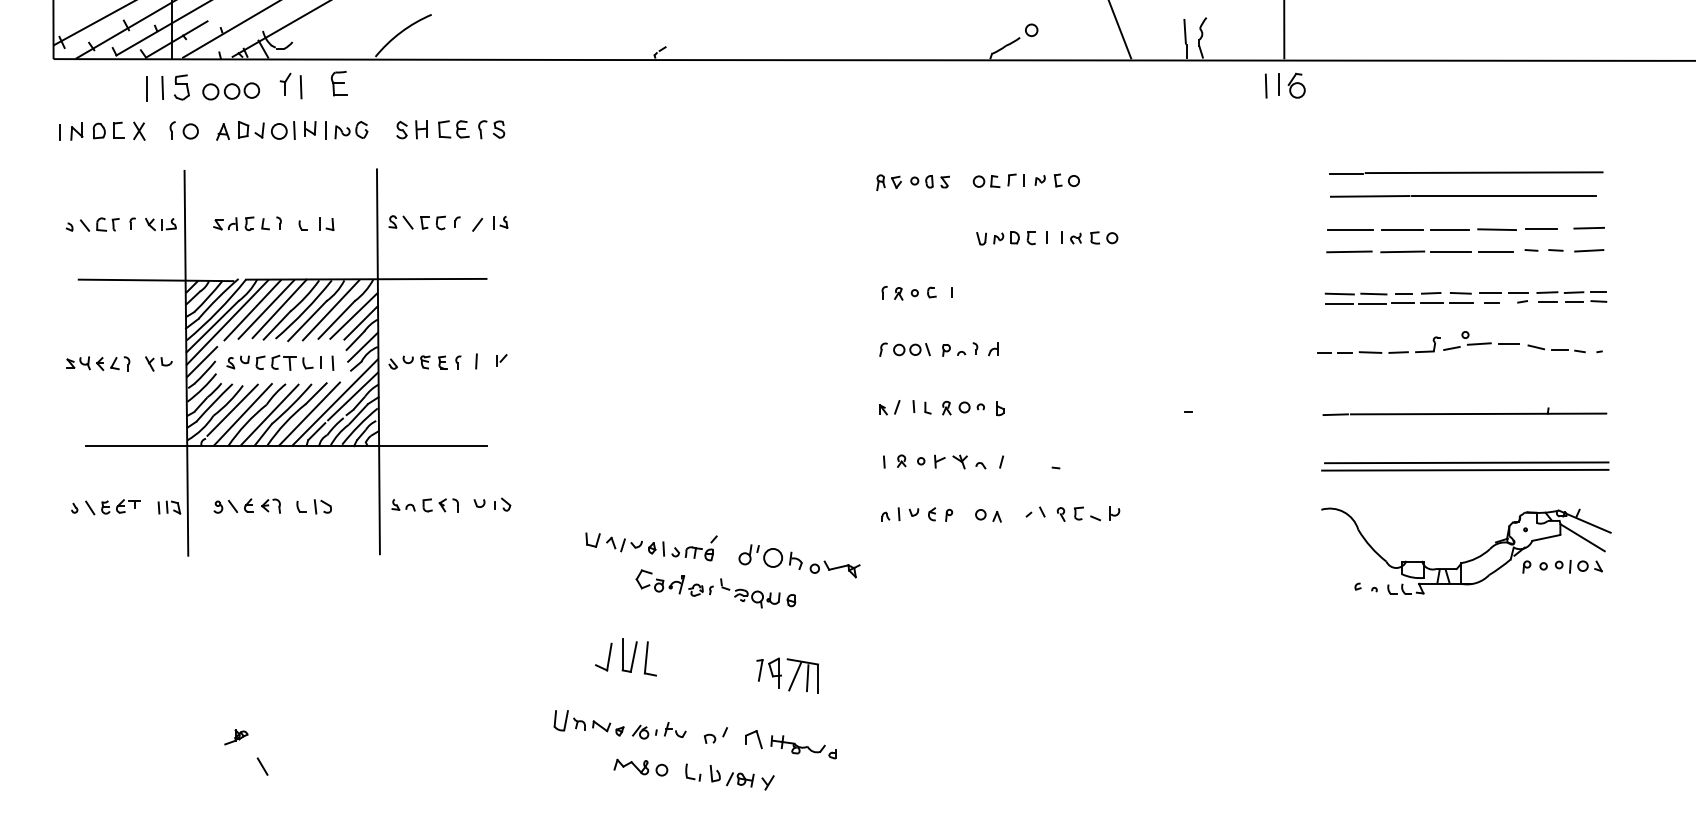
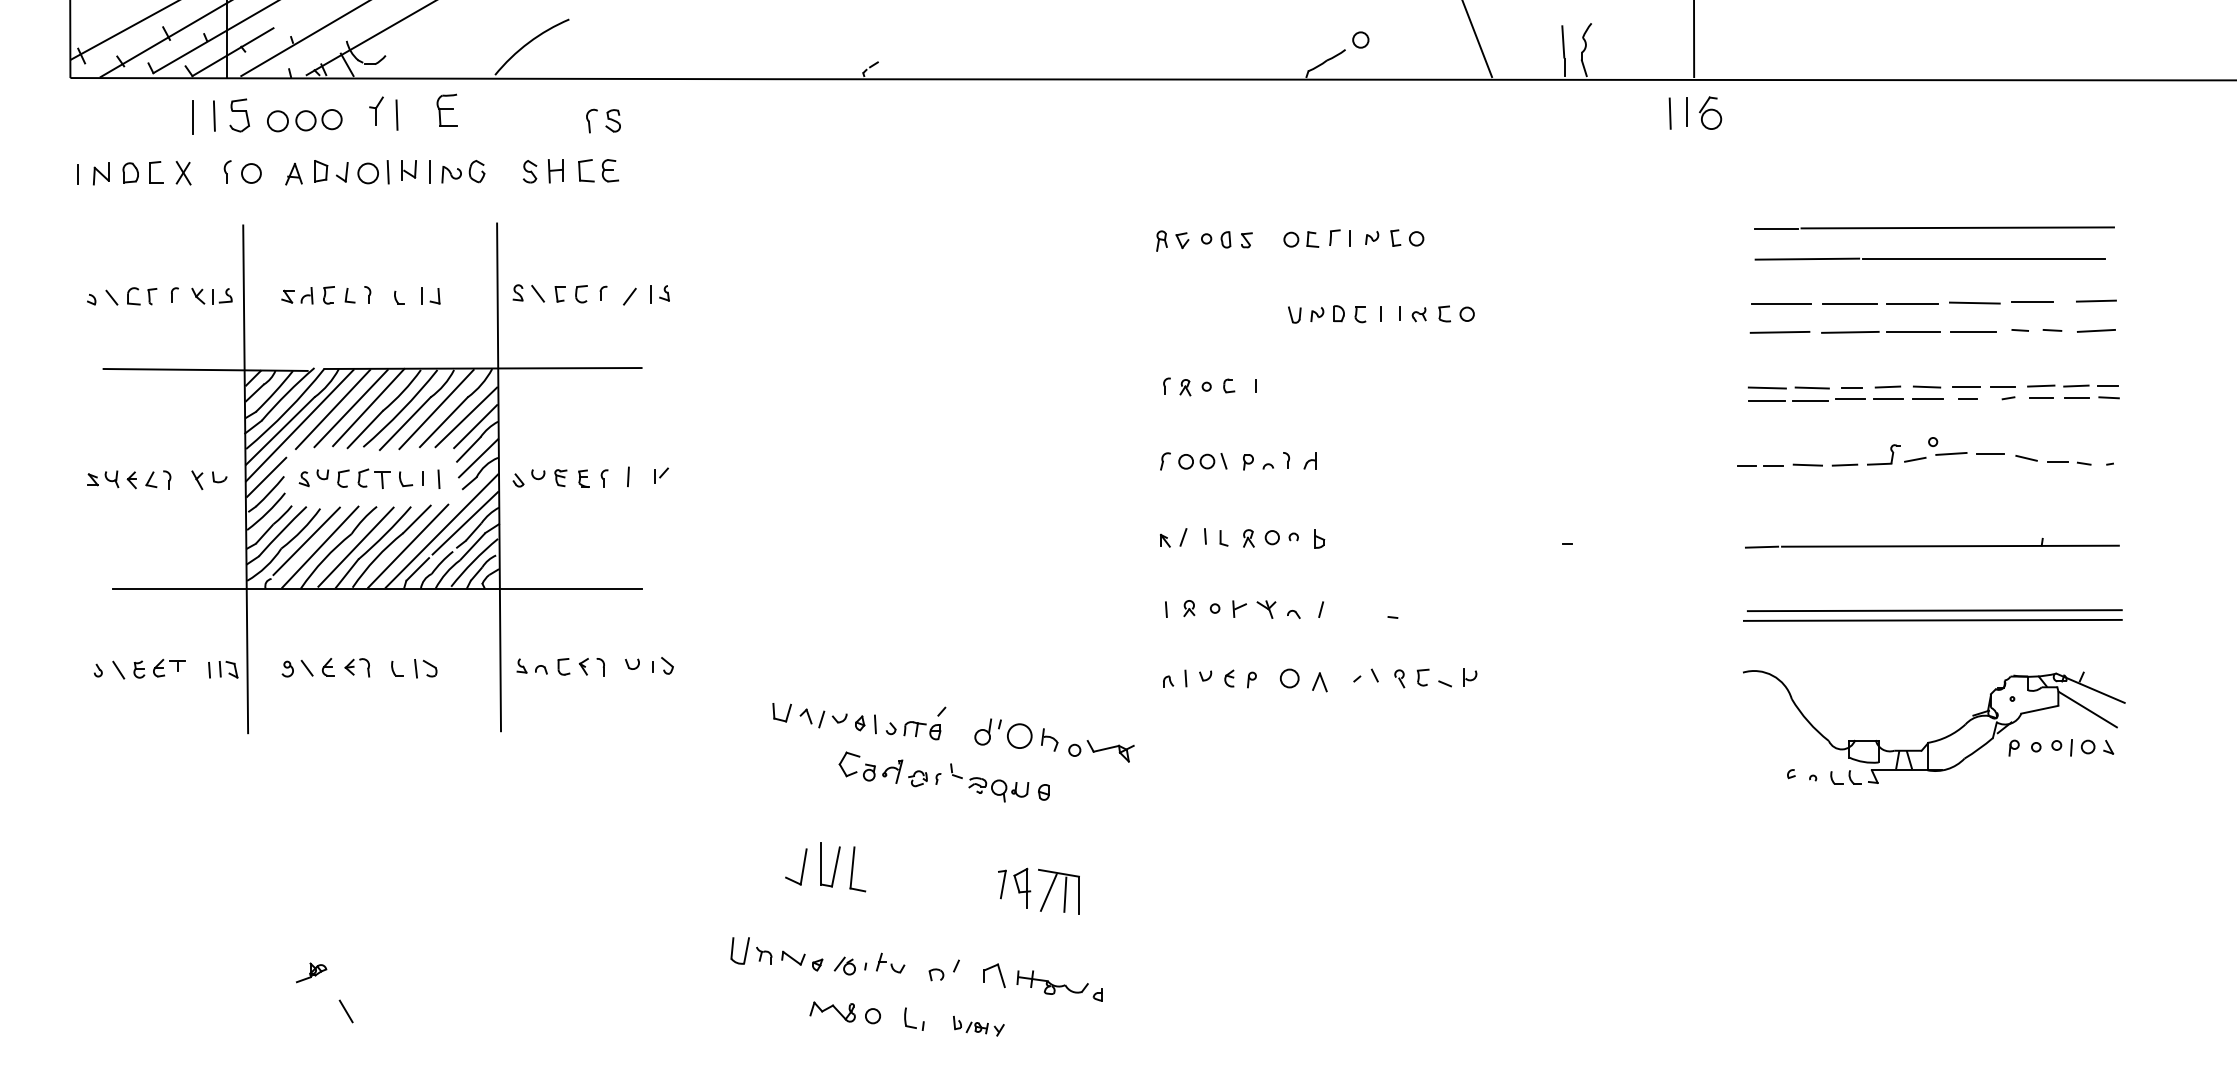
part: (491, 129) -> (603, 120), moved
part: (988, 515) -> (1303, 680), size x1.4
part: (741, 777) -> (977, 1025), size x0.6

